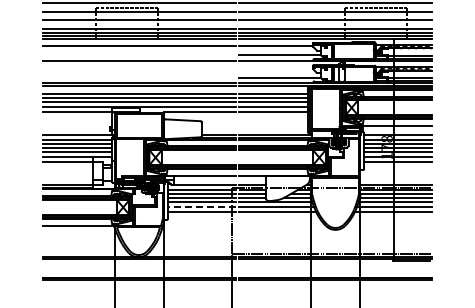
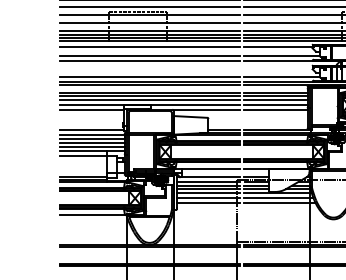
line: (138, 55) -> (149, 56), added
line: (138, 77) -> (149, 76), added
line: (201, 206) -> (208, 197), dashed -> solid

